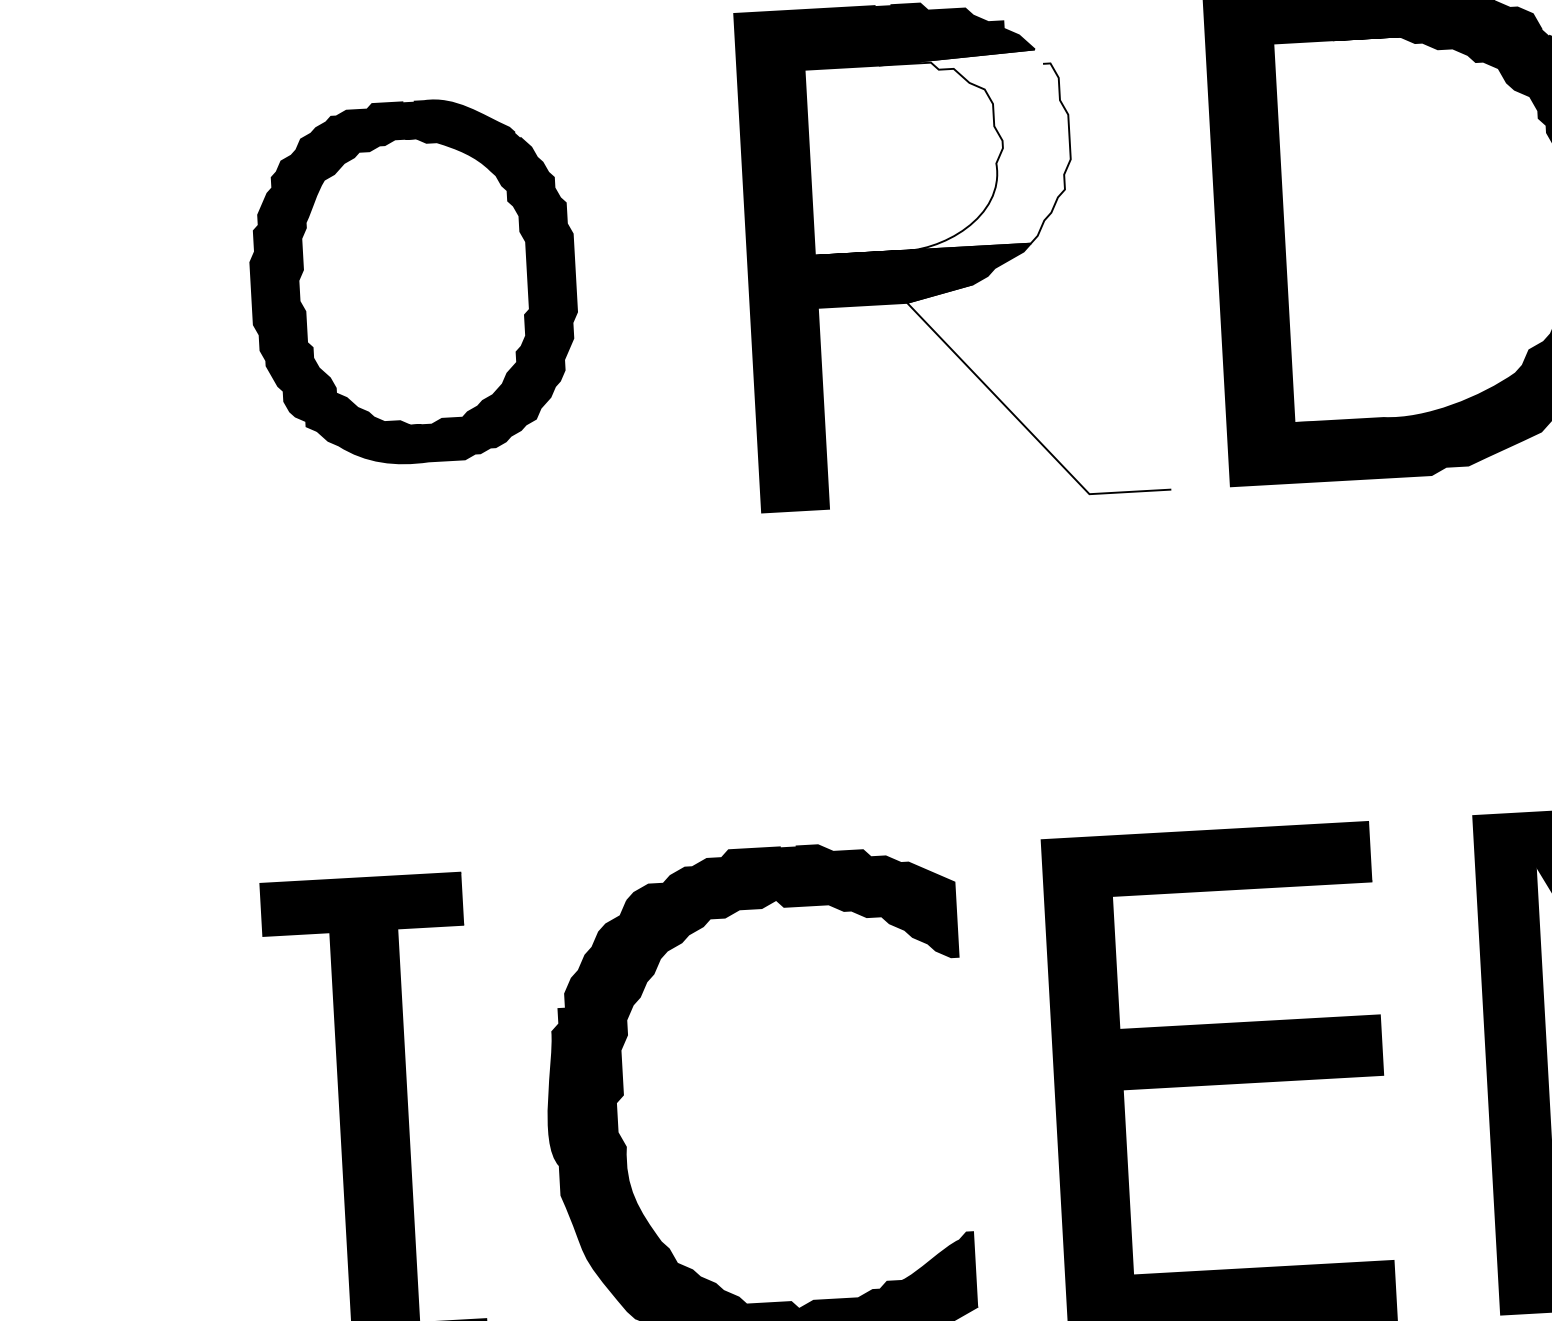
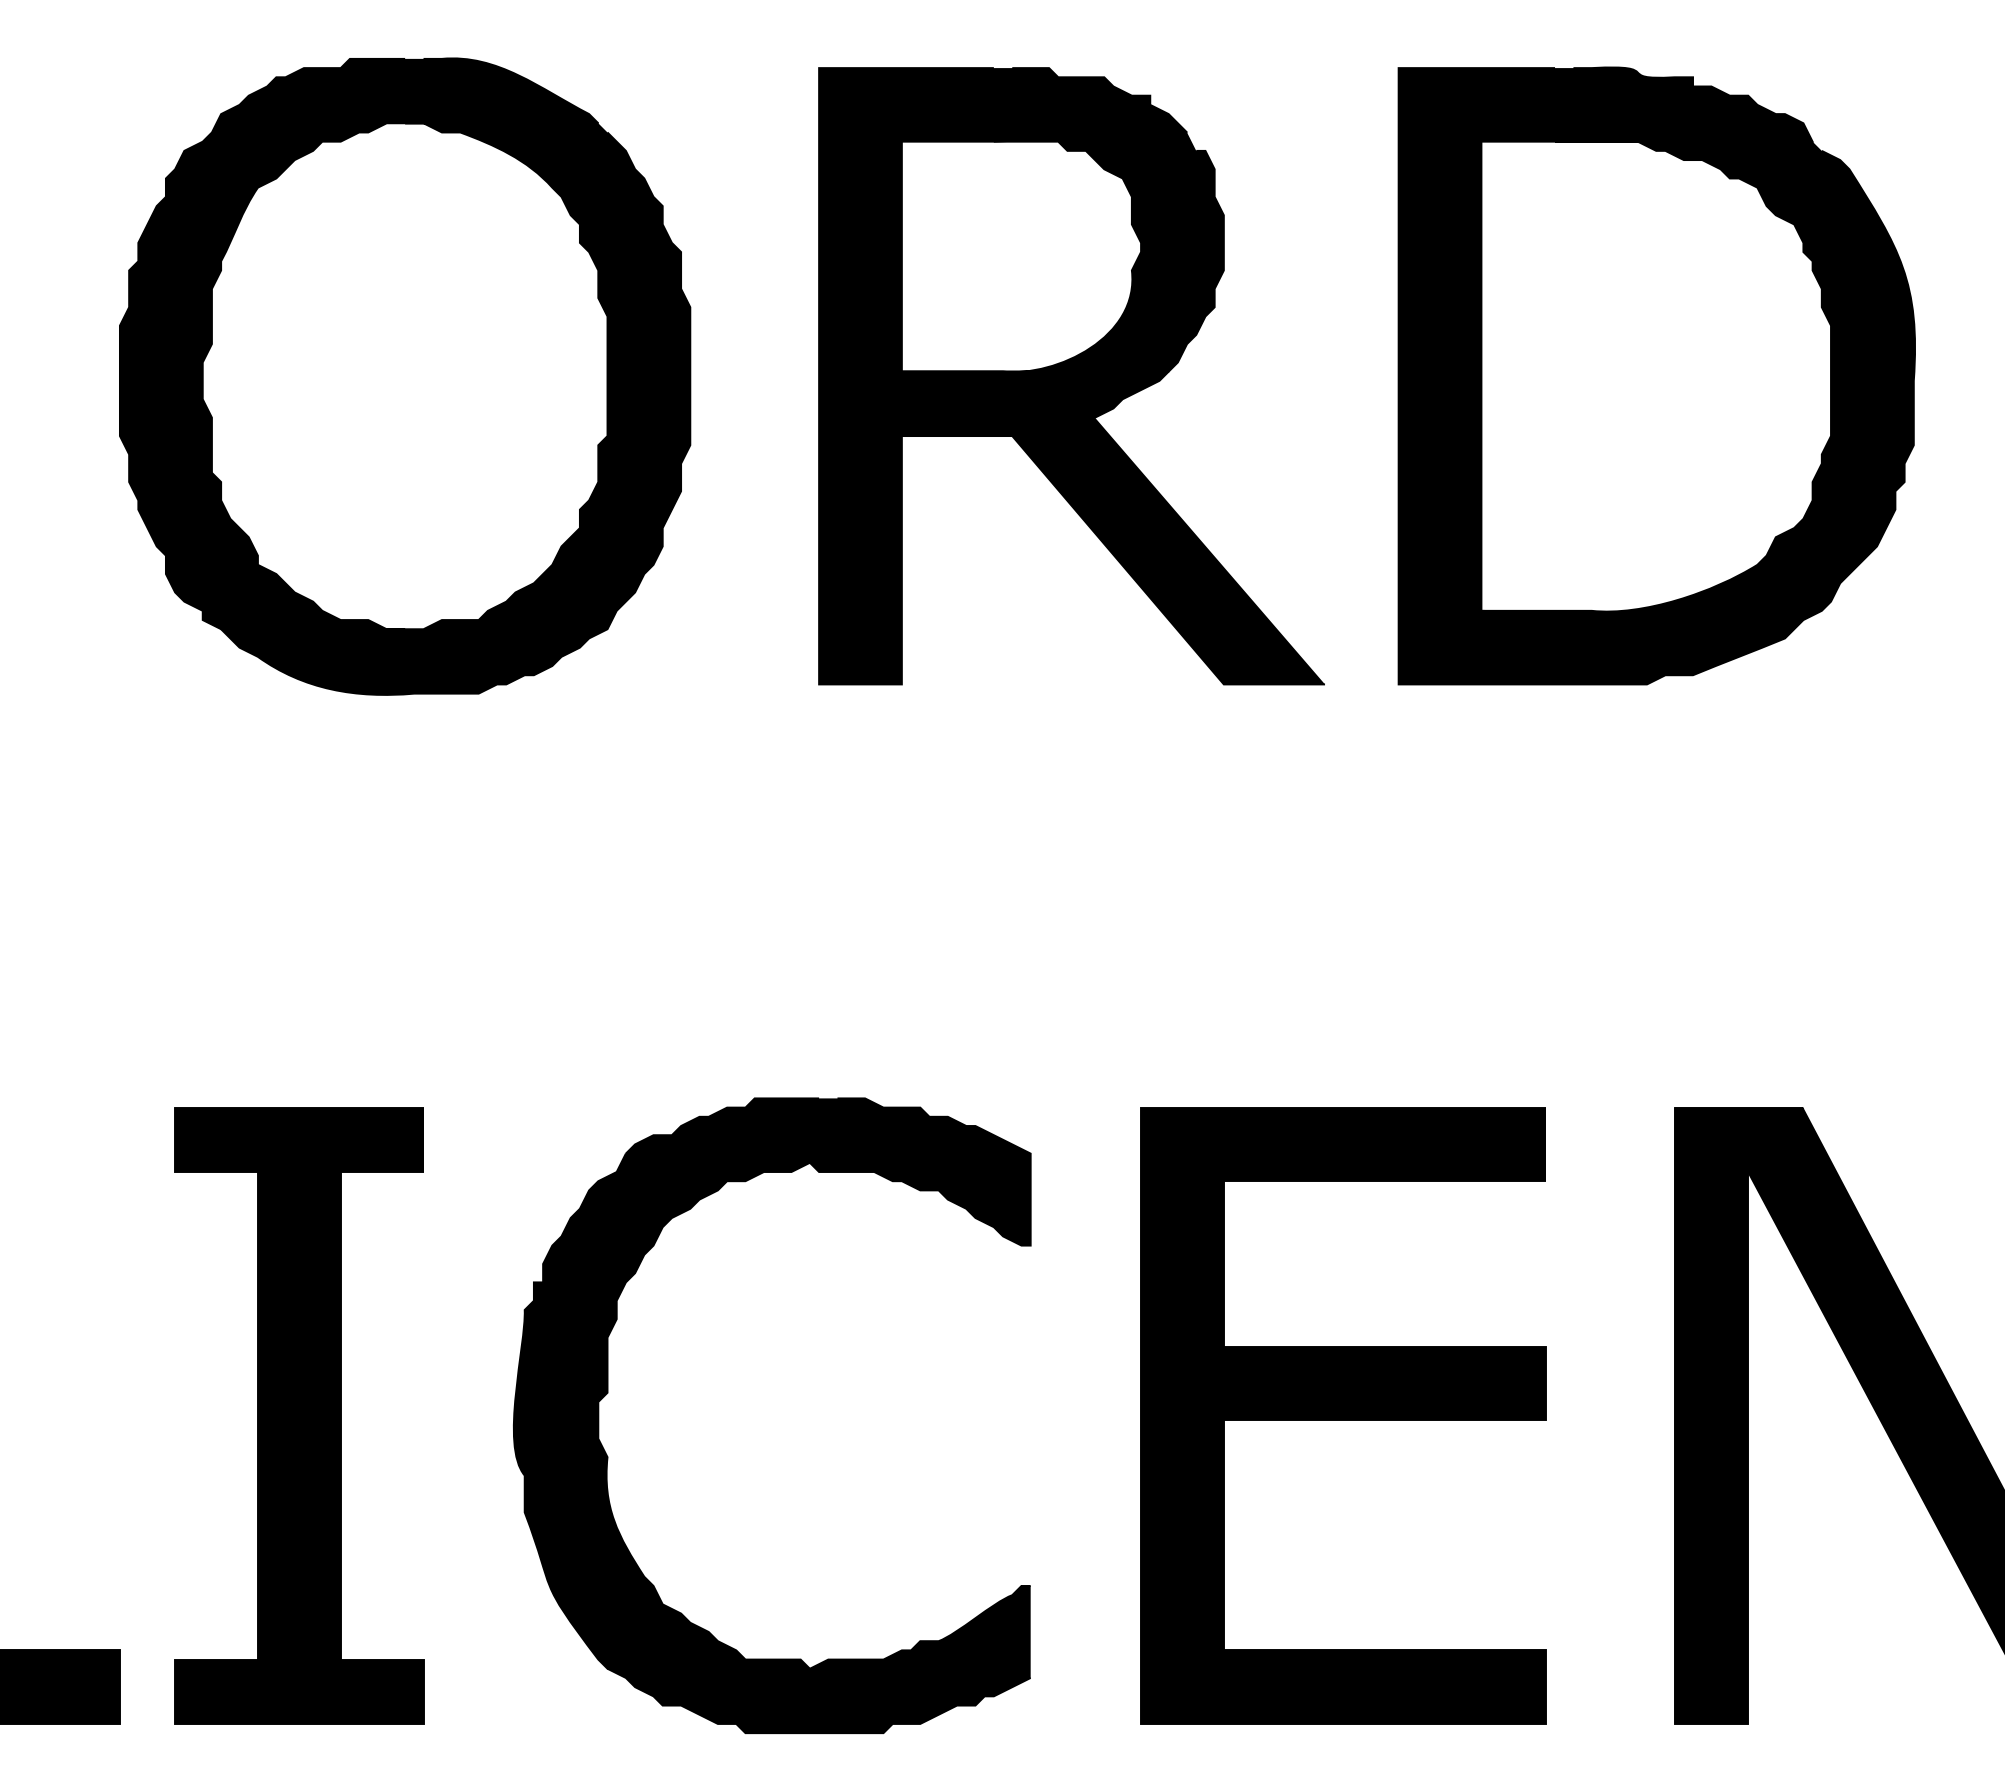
fill: (939, 152) -> (1062, 252), added
part: (413, 282) -> (405, 376), size x1.43
fill: (1038, 388) -> (1168, 550), added

